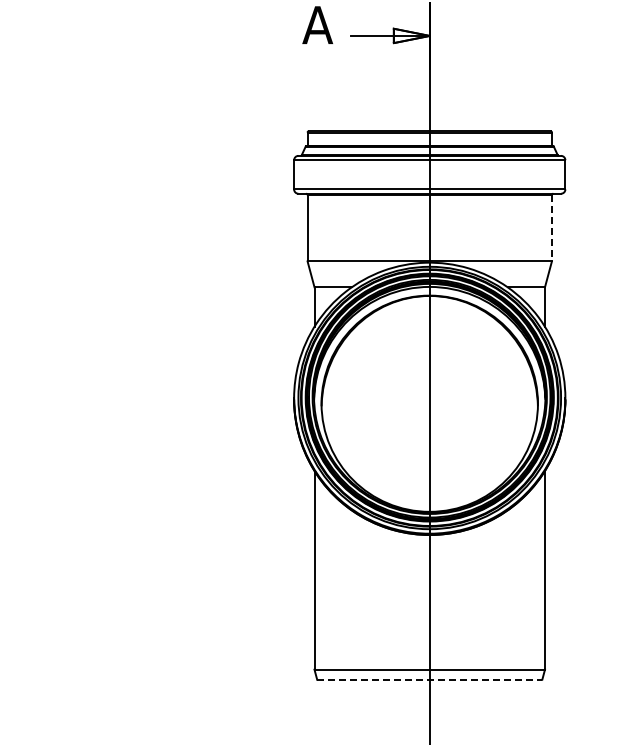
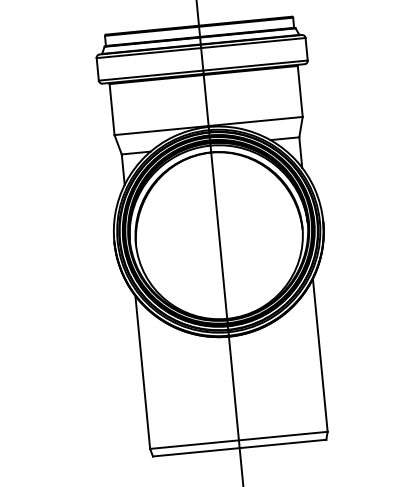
line: (551, 228) -> (299, 91), dashed -> solid
line: (429, 679) -> (239, 447), dashed -> solid

